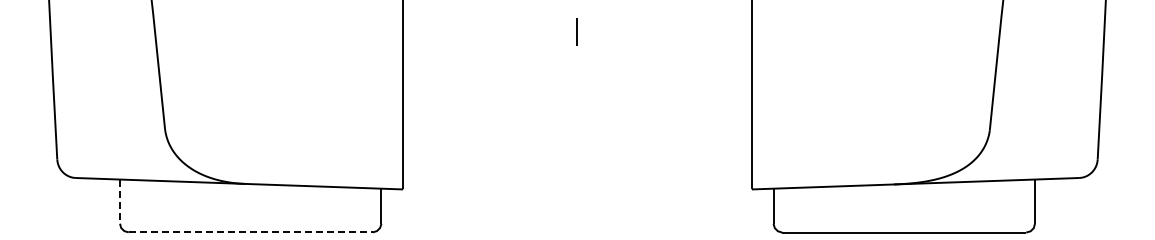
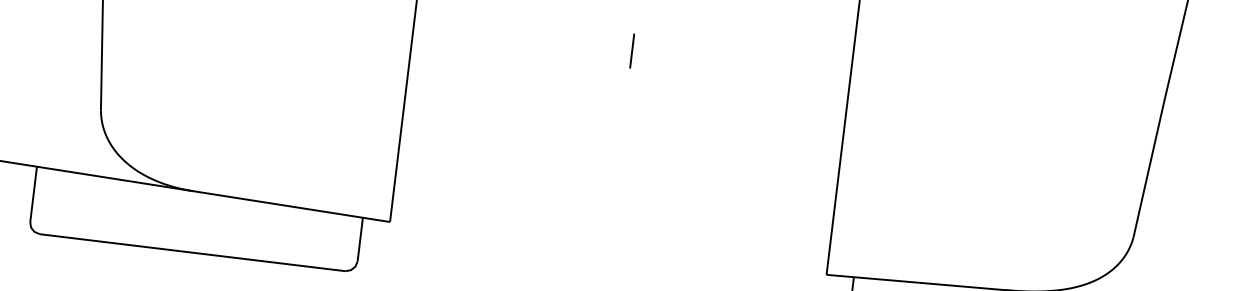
line: (120, 201) -> (34, 194), dashed -> solid
line: (251, 232) -> (193, 252), dashed -> solid

